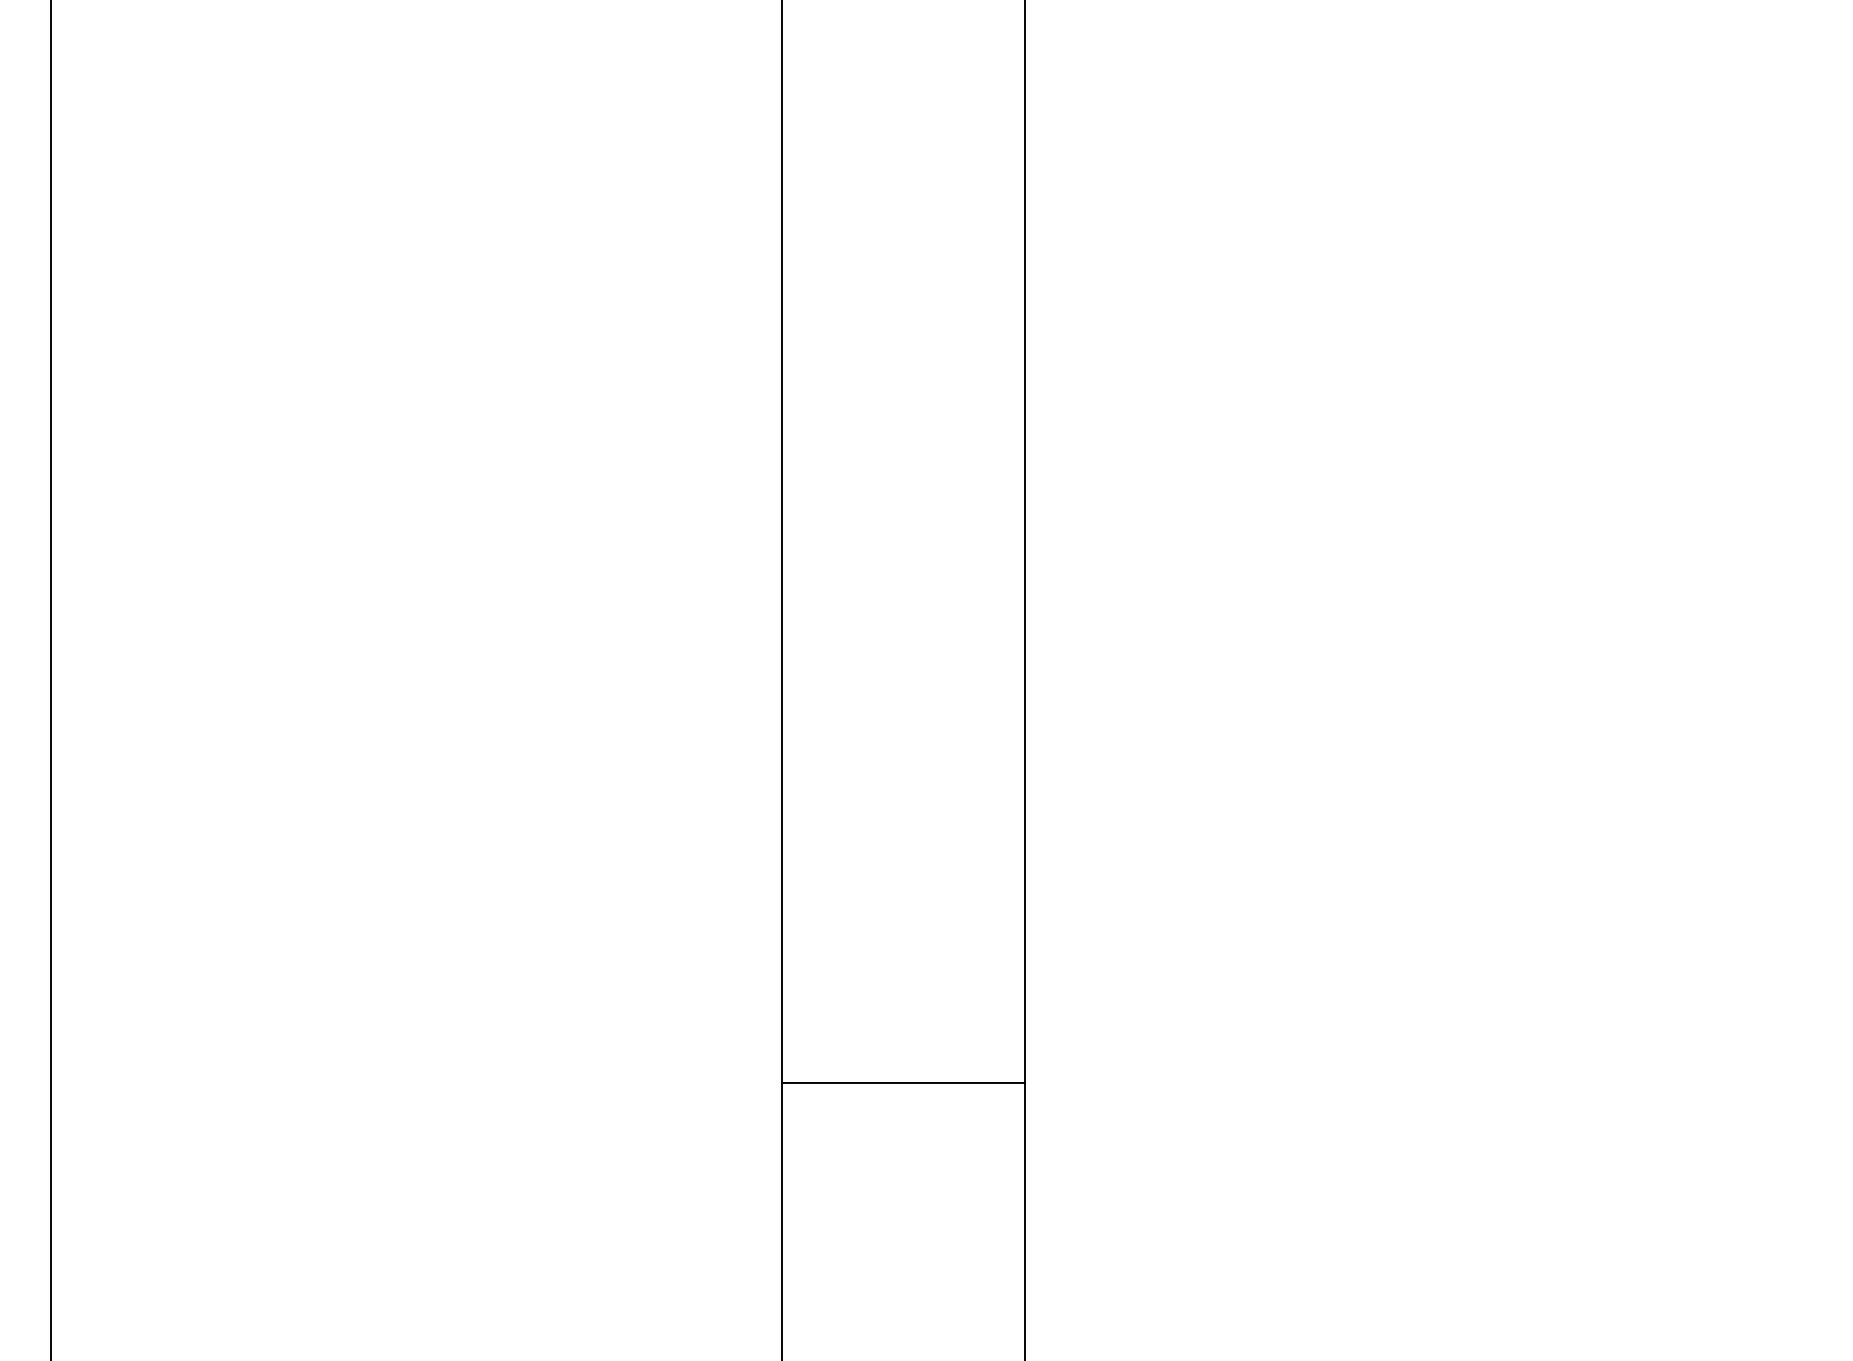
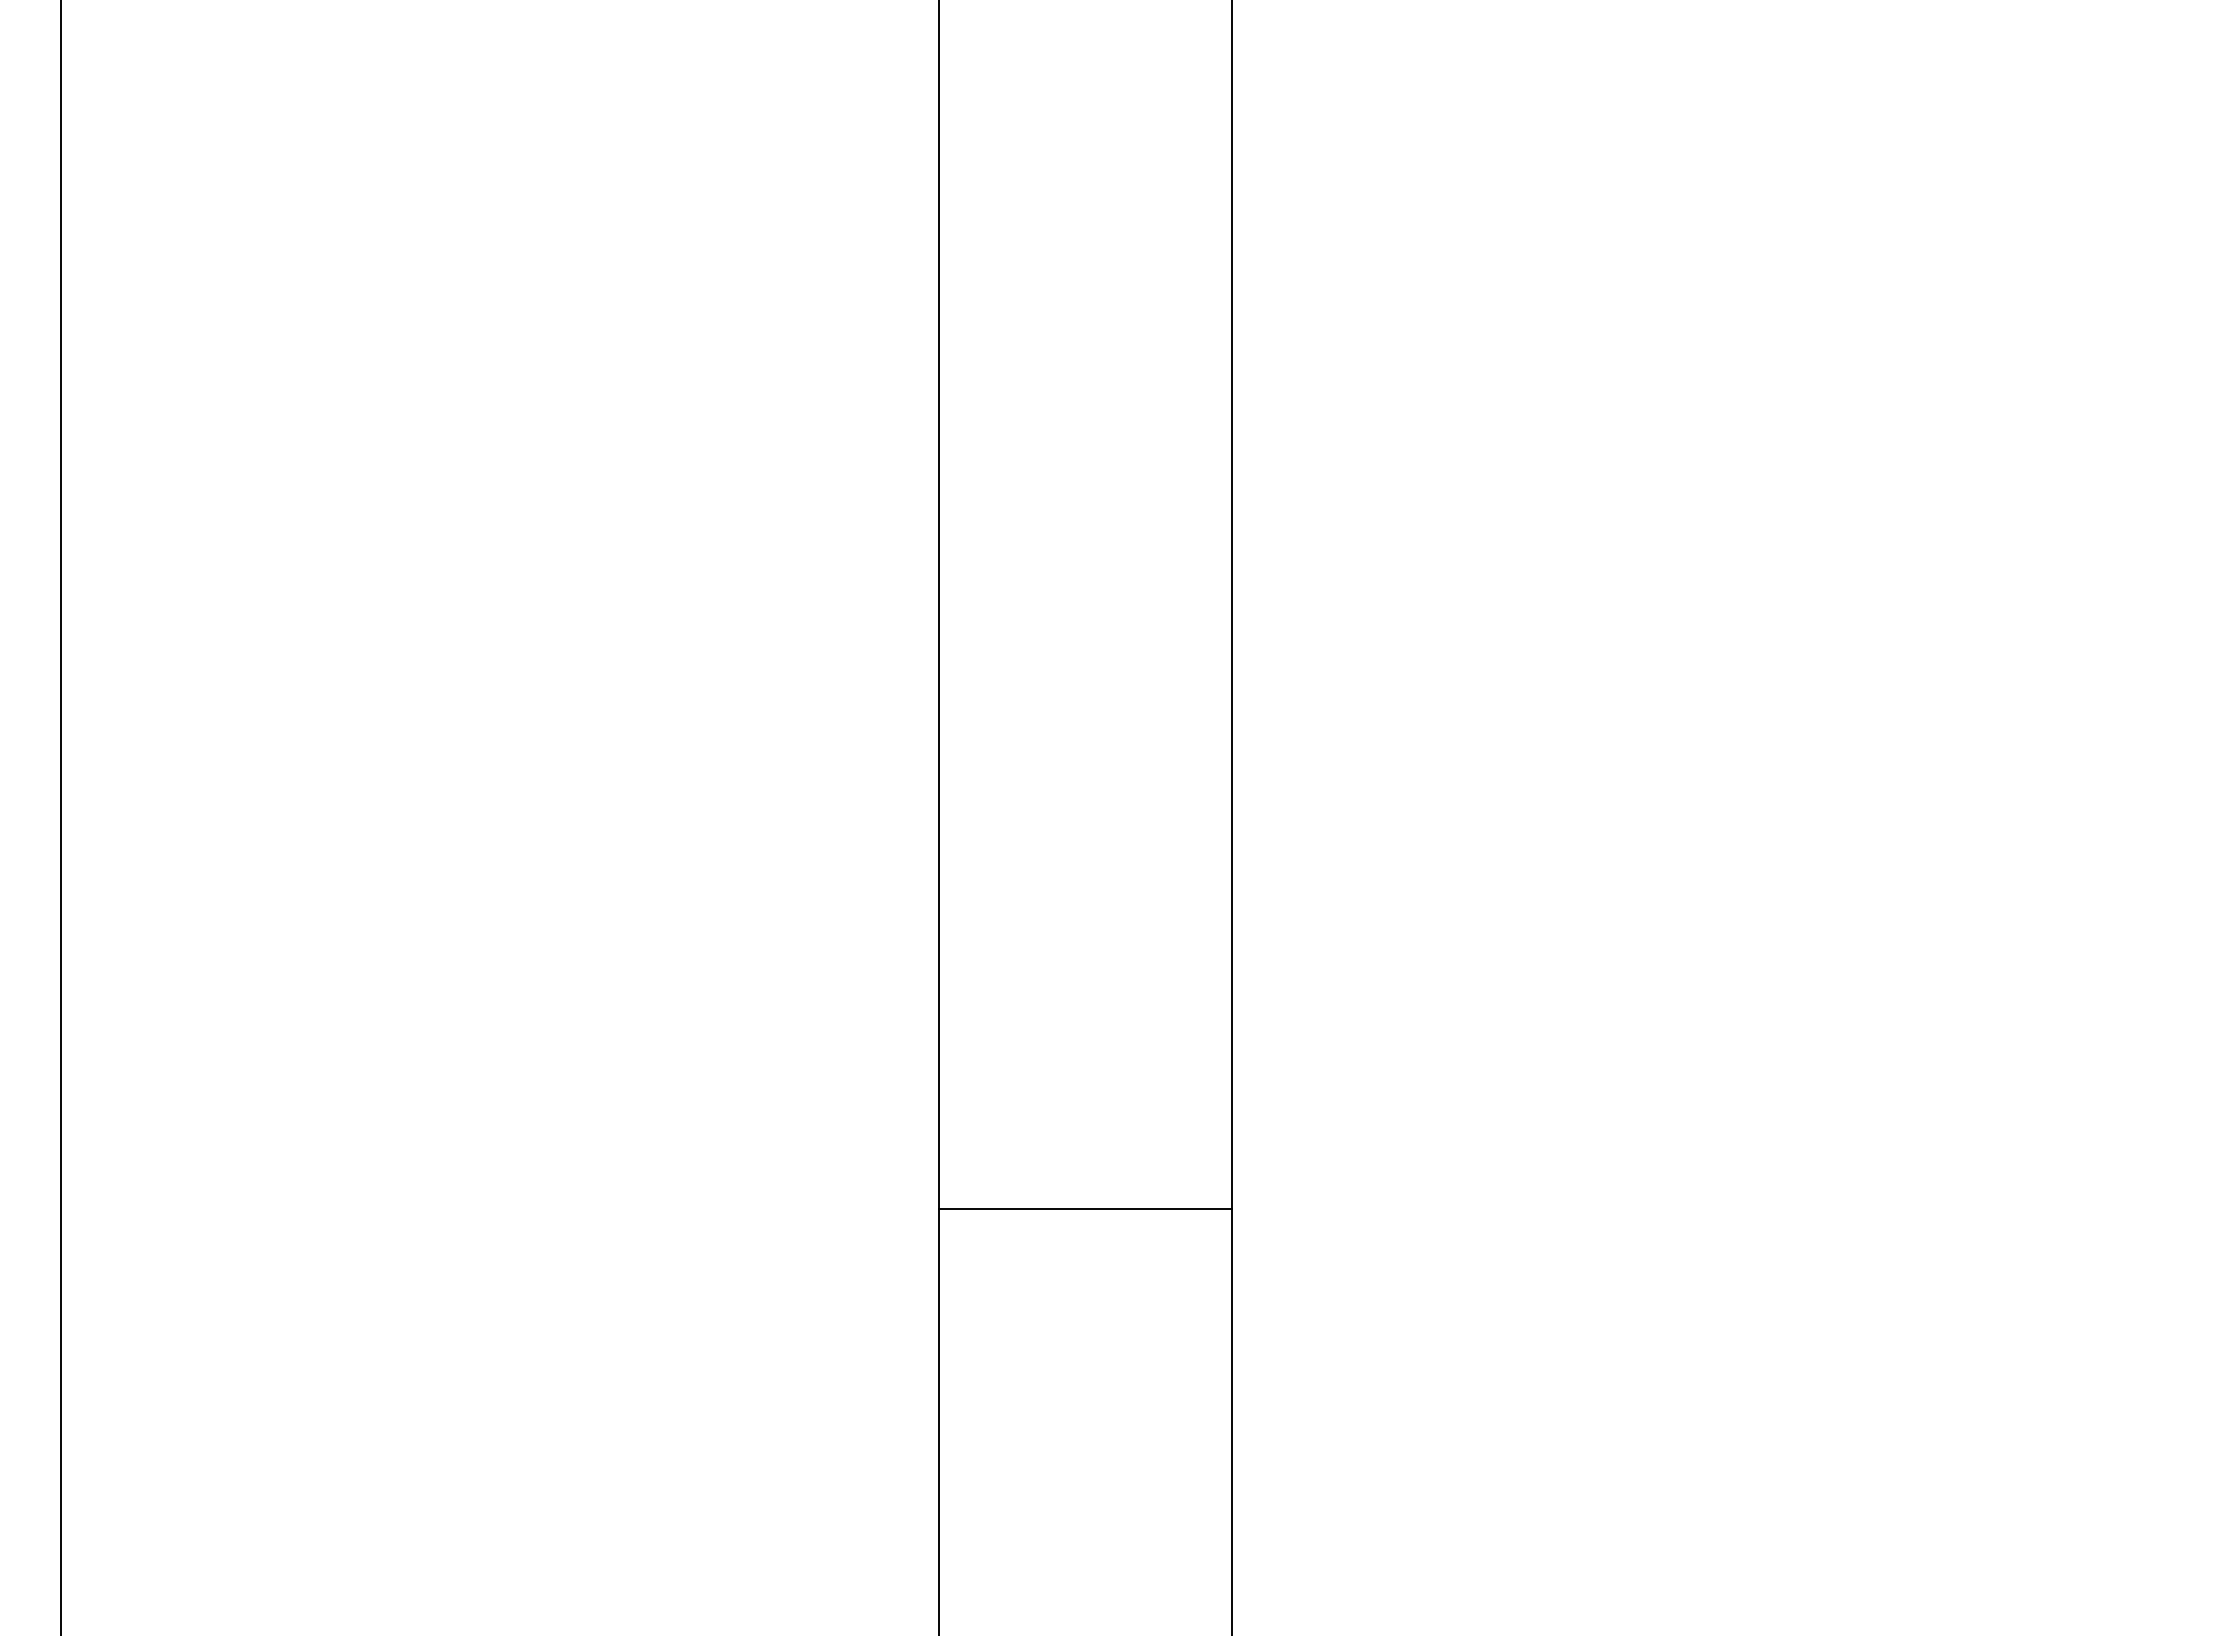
line: (903, 1082) -> (1085, 1209), moved

